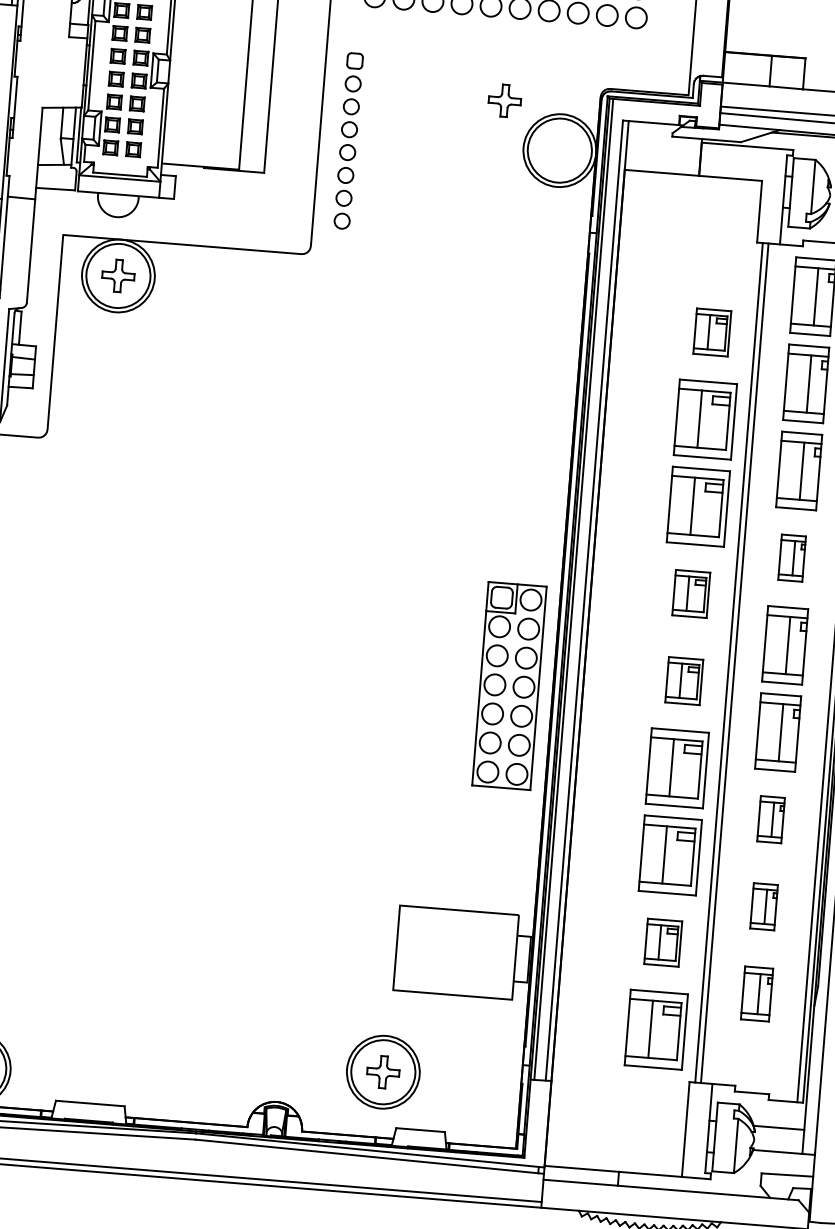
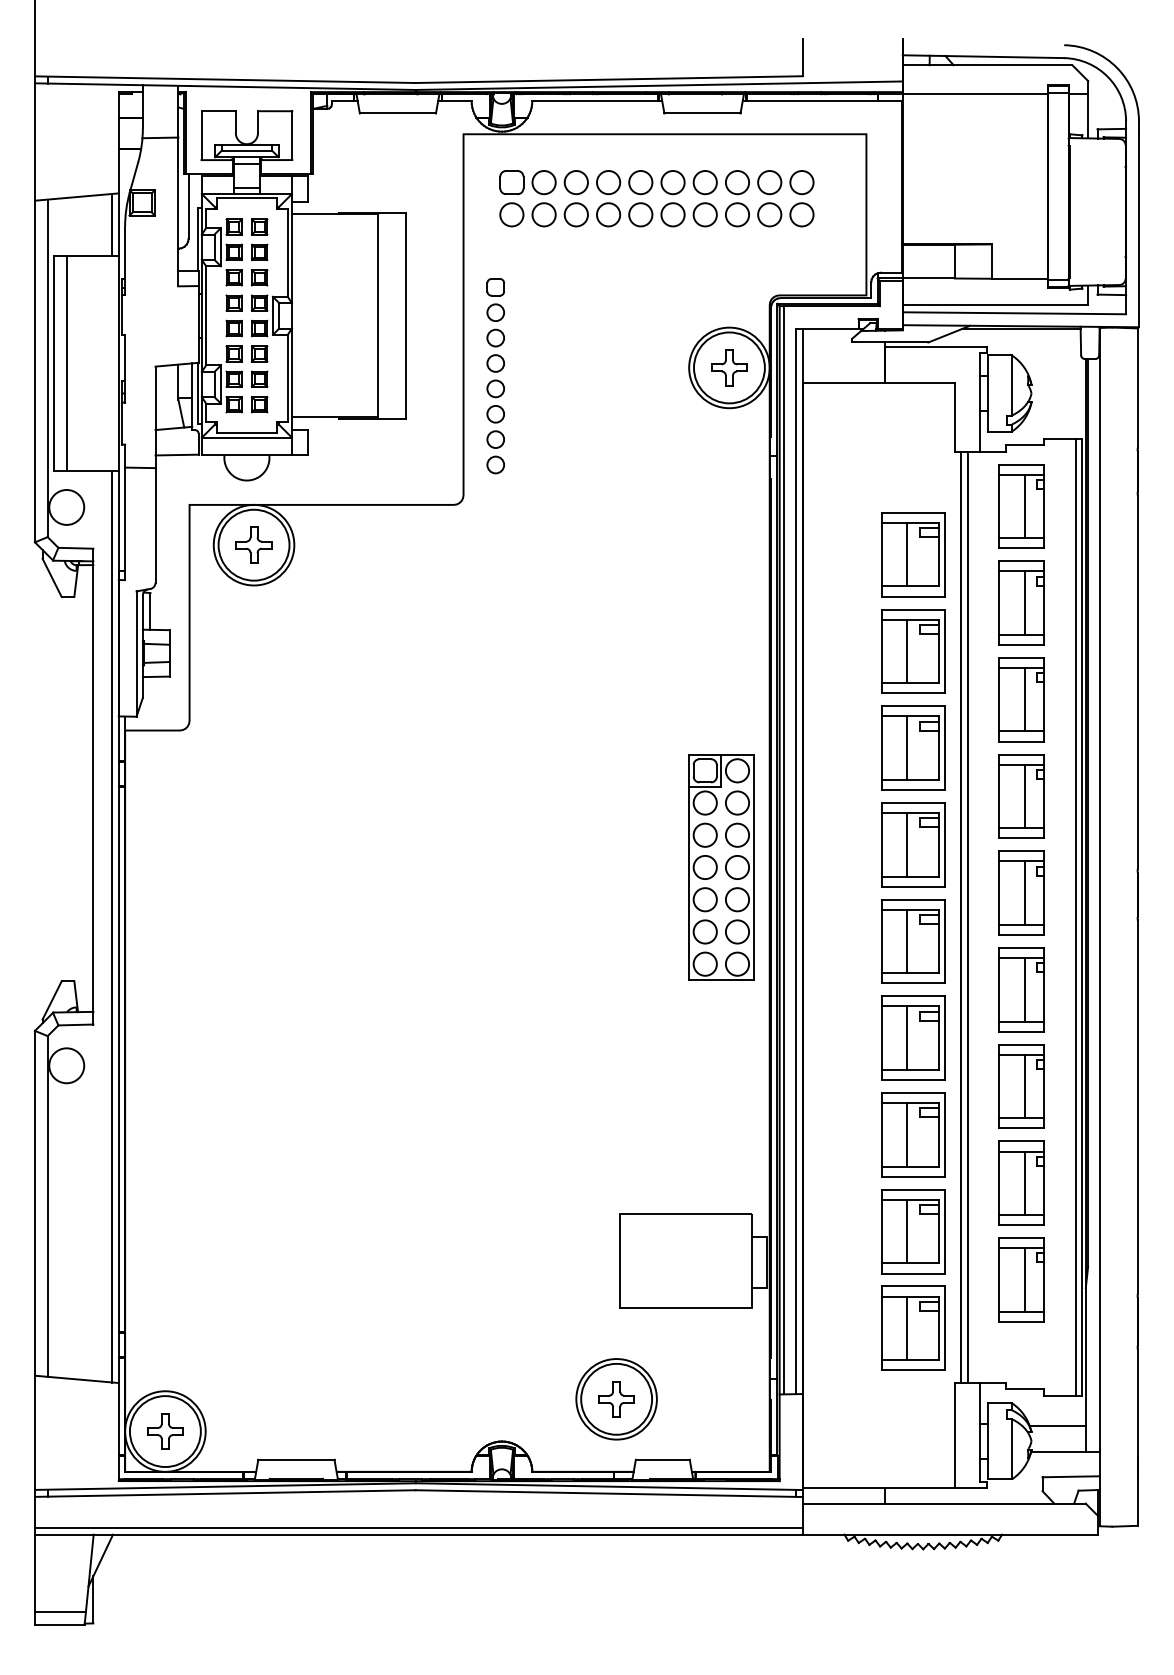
part: (504, 100) -> (729, 367), moved
part: (712, 332) -> (913, 554), size x1.67
part: (792, 558) -> (1021, 796), size x1.67
part: (691, 593) -> (913, 844), size x1.67
part: (684, 681) -> (913, 941), size x1.67
part: (509, 686) -> (721, 867), moved
part: (771, 819) -> (1021, 1086), size x1.67
part: (764, 906) -> (1021, 1182), size x1.67
part: (663, 942) -> (913, 1231), size x1.67
part: (757, 993) -> (1021, 1279), size x1.43

